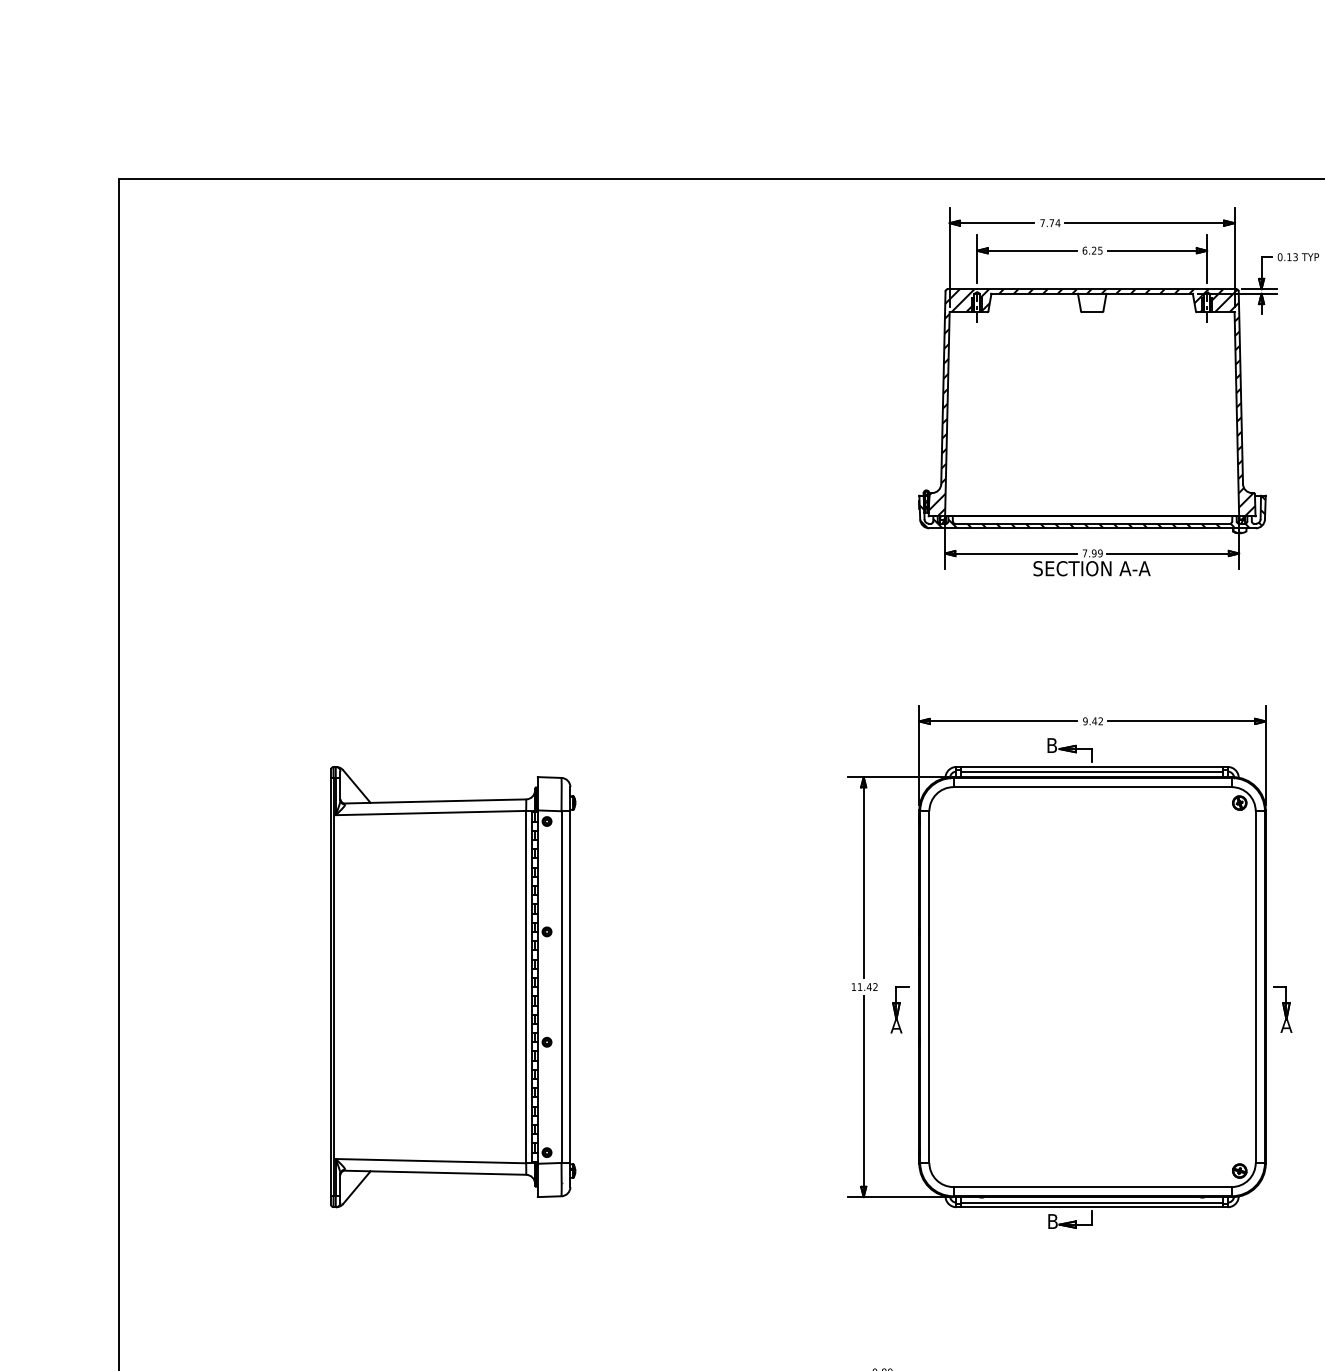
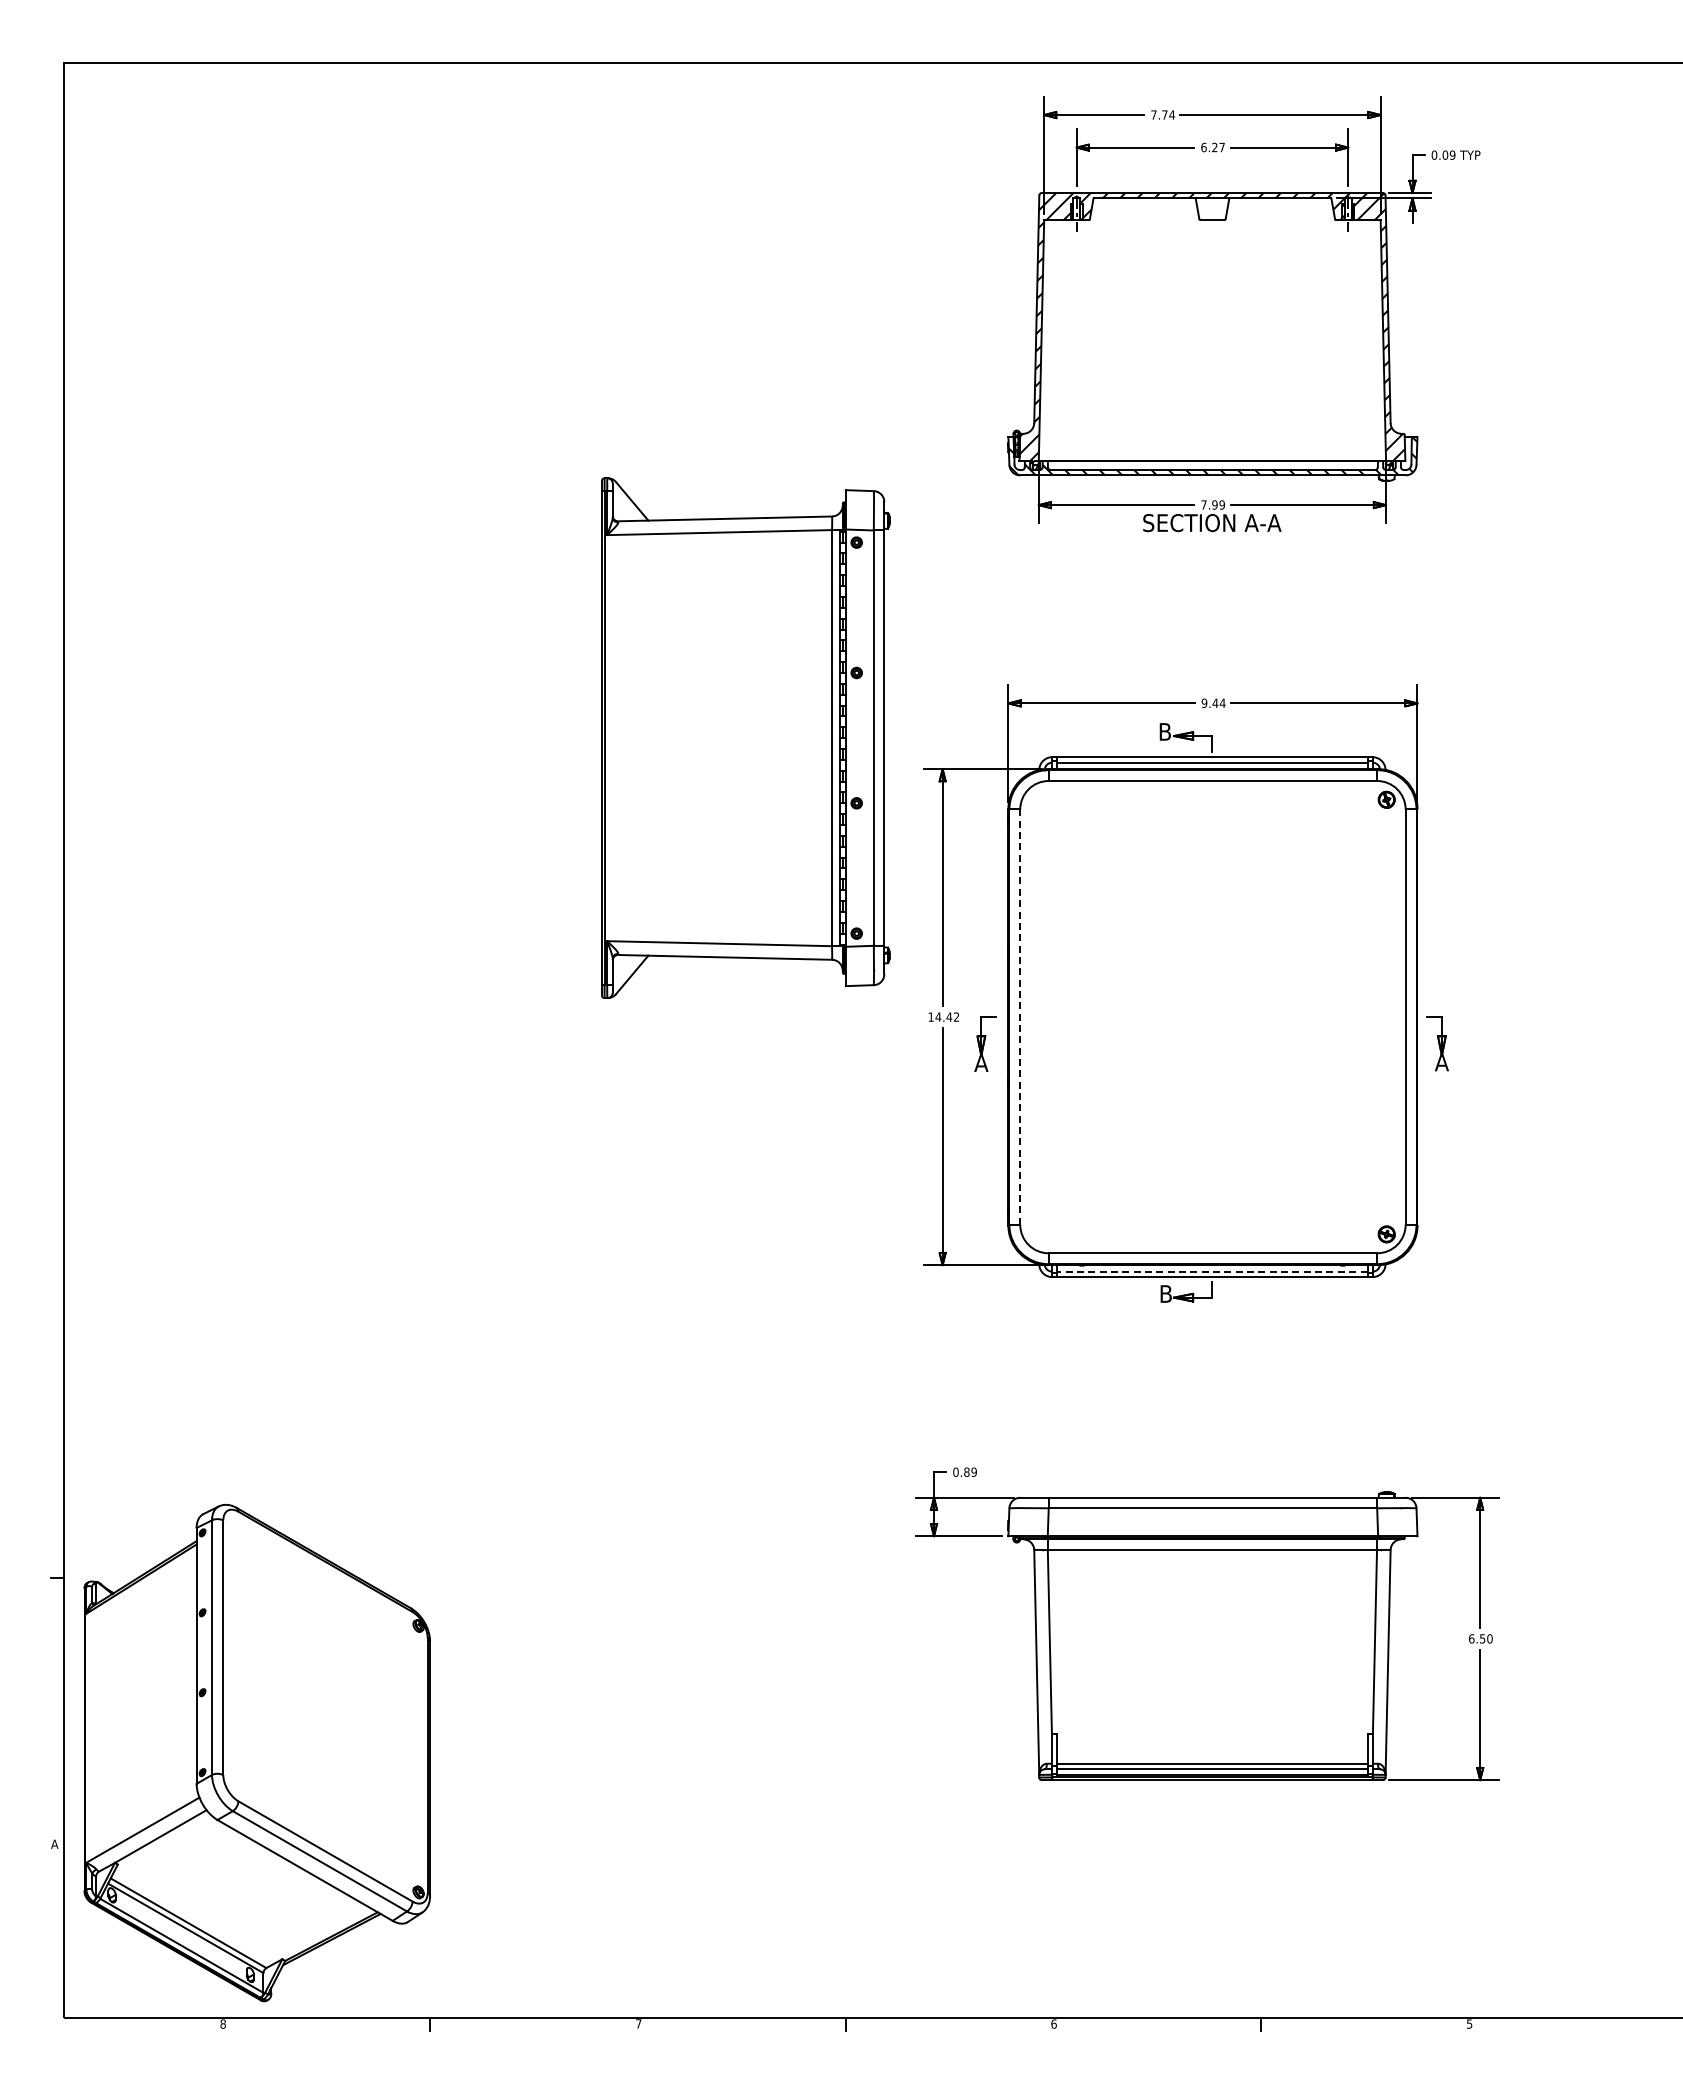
text: (1099, 250) -> (1221, 147), 6.25 -> 6.27
text: (1292, 256) -> (1448, 154), 0.13 -> 0.09
text: (1100, 720) -> (1222, 702), 9.42 -> 9.44
part: (452, 986) -> (745, 737), moved
text: (860, 986) -> (938, 1016), 11.42 -> 14.42
line: (929, 987) -> (1020, 1017), solid -> dashed
line: (1091, 1202) -> (1211, 1271), solid -> dashed

